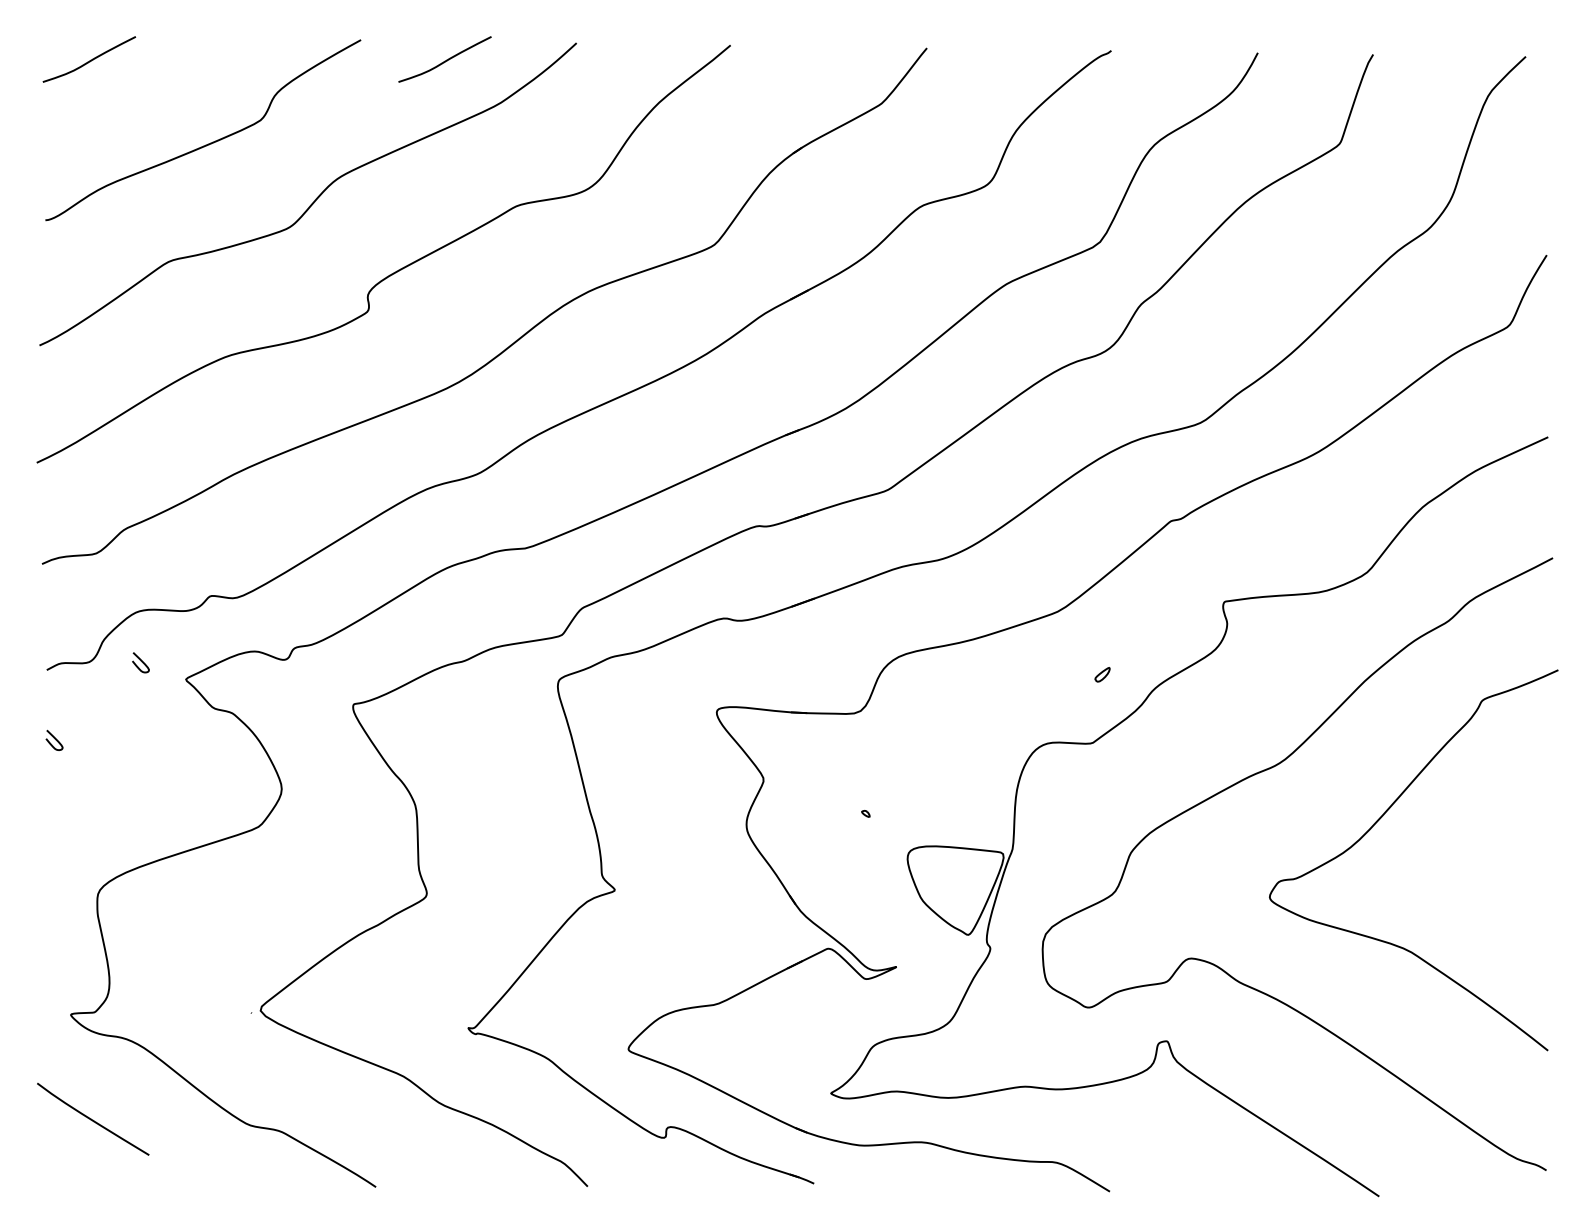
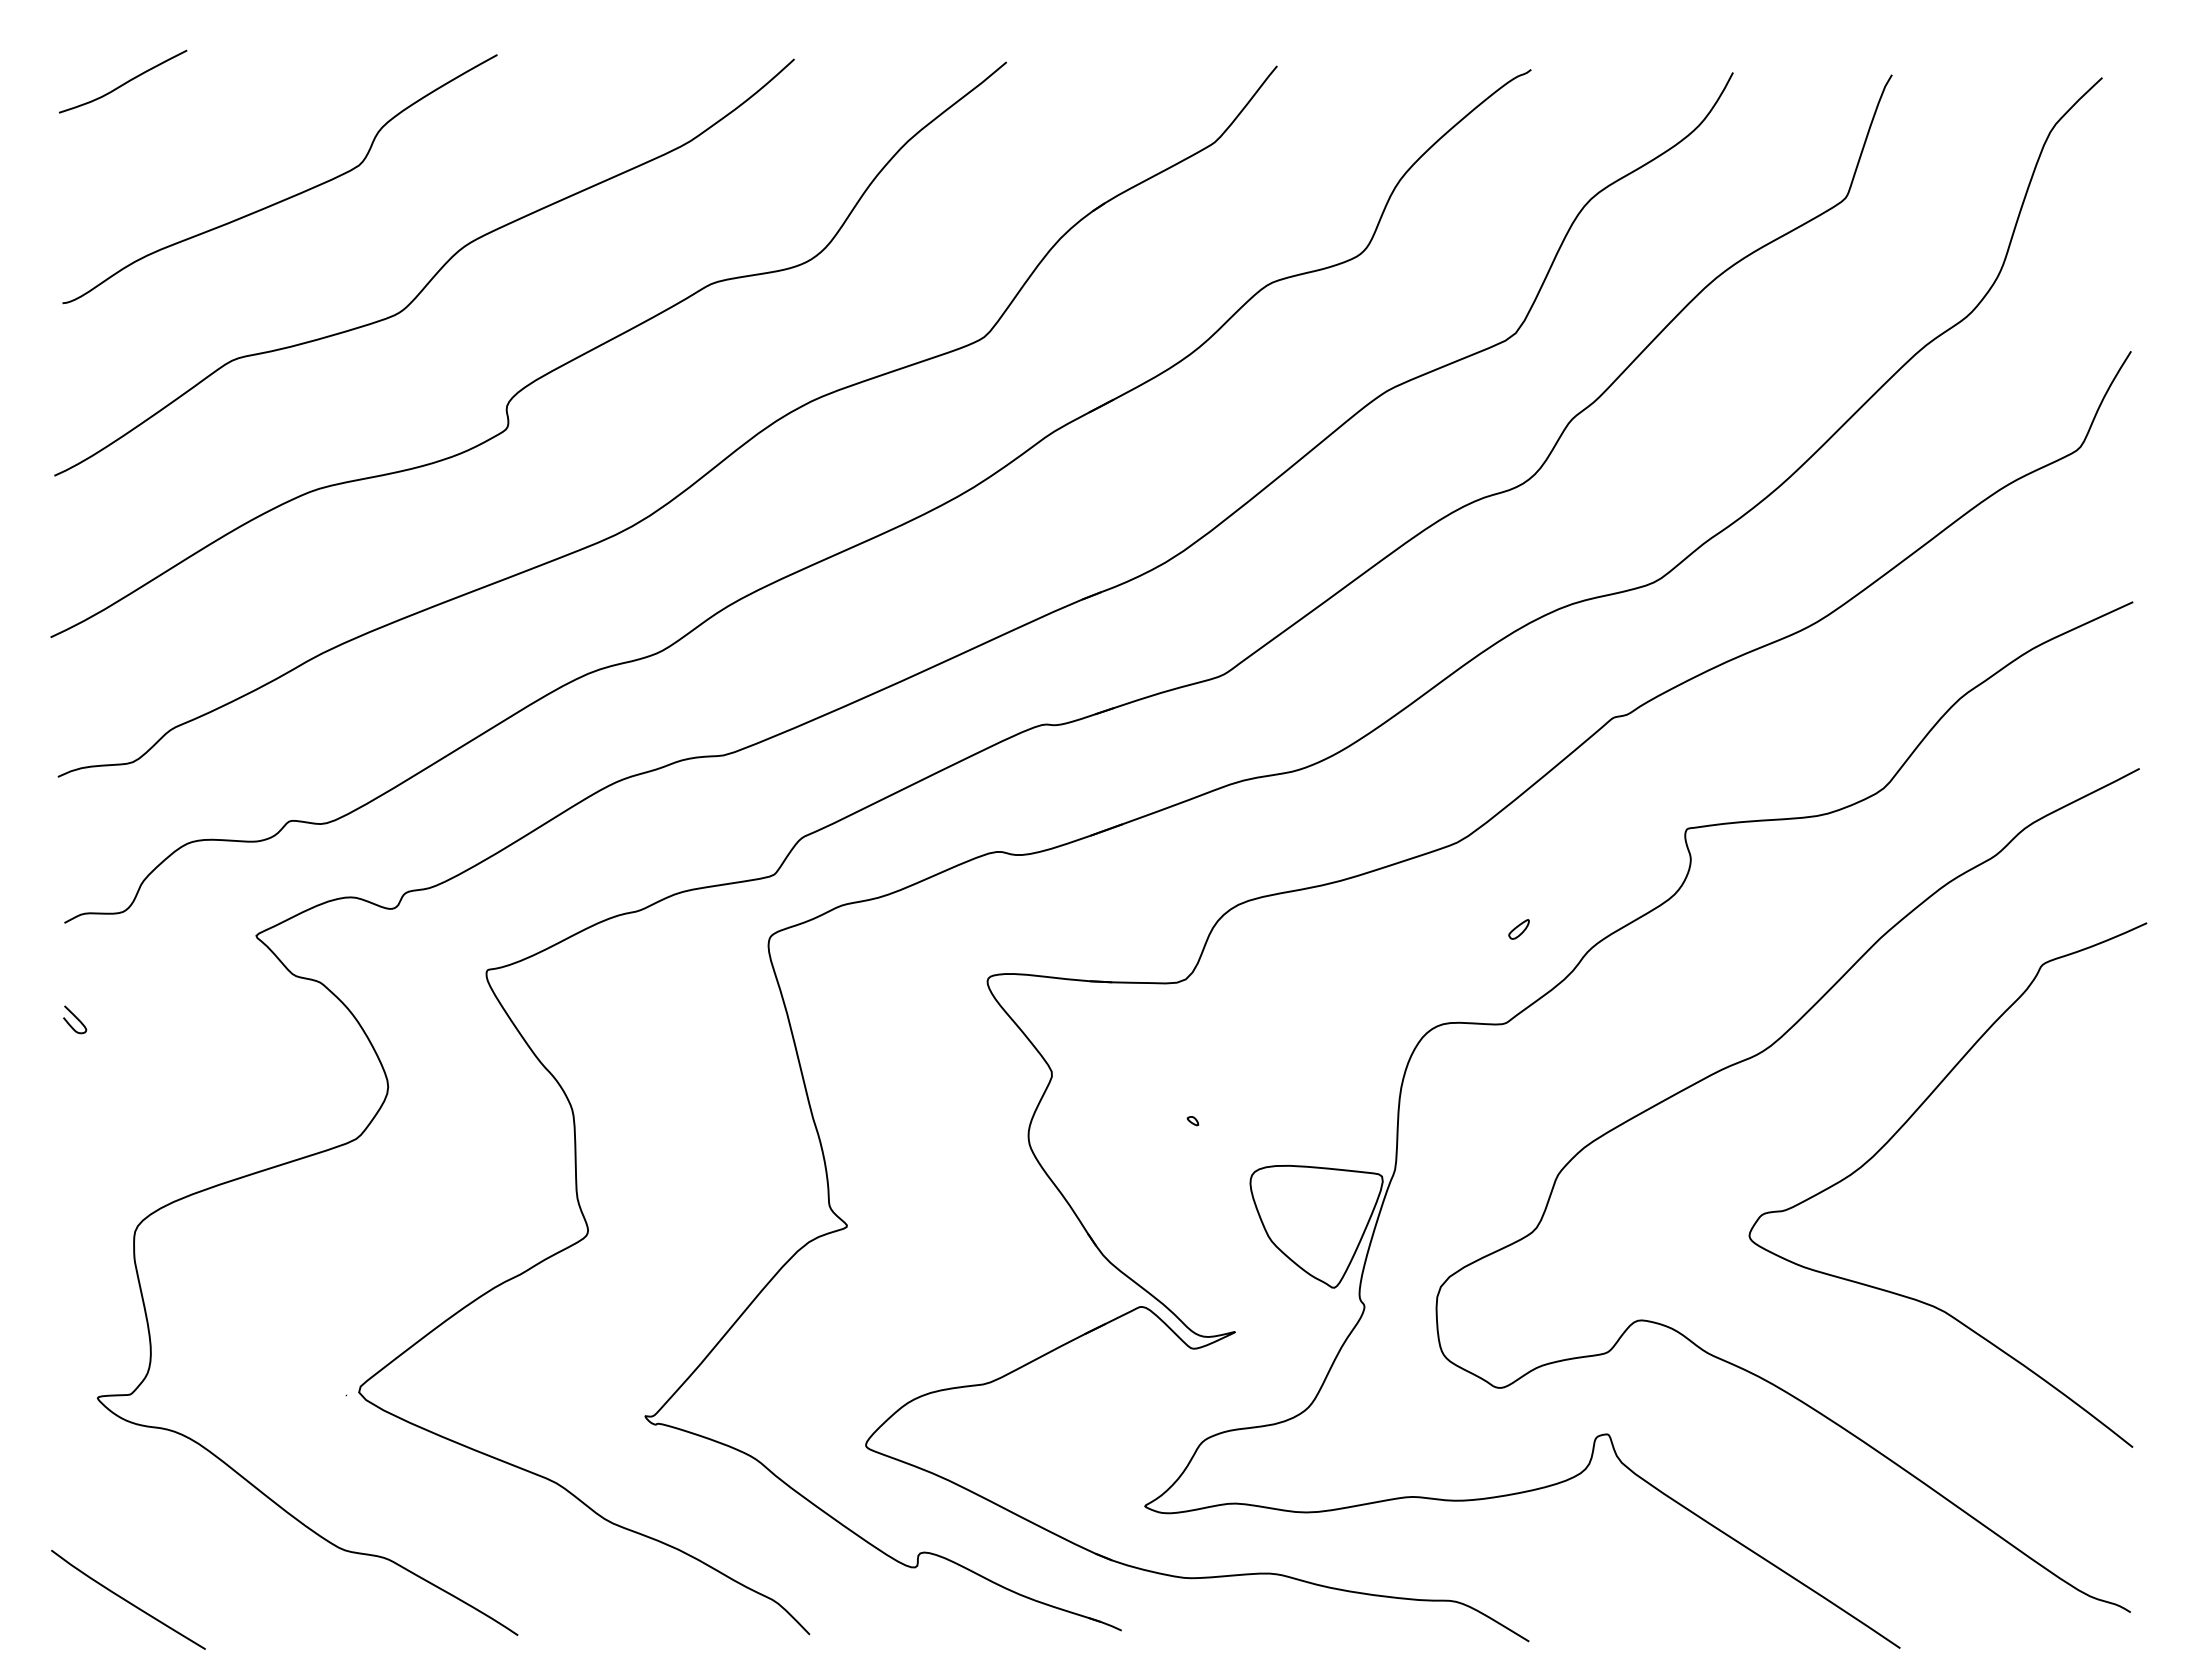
curve: (446, 60) -> (614, 82), removed
curve: (141, 661) -> (194, 911), removed
curve: (92, 1119) -> (127, 1600), moved

